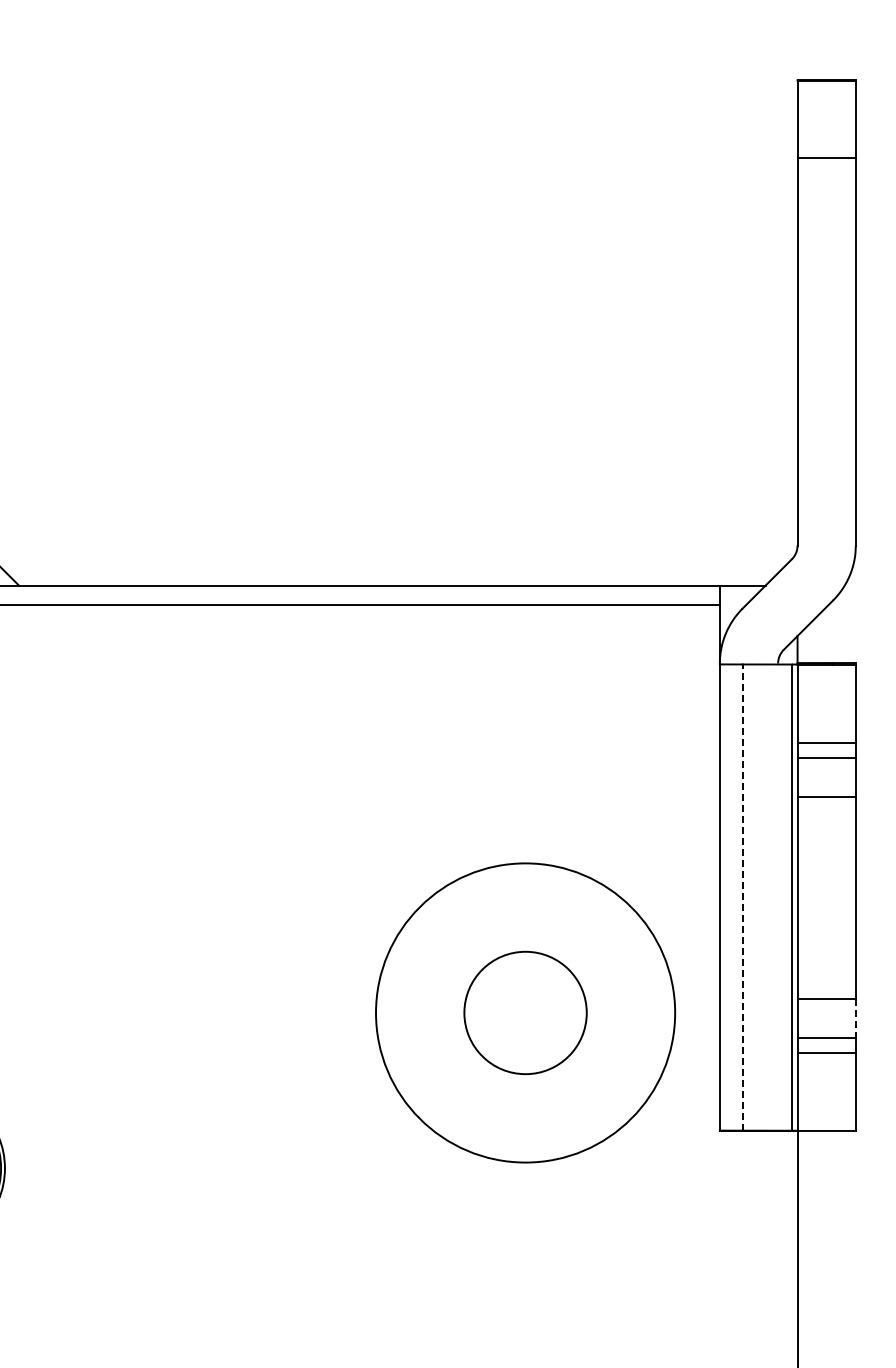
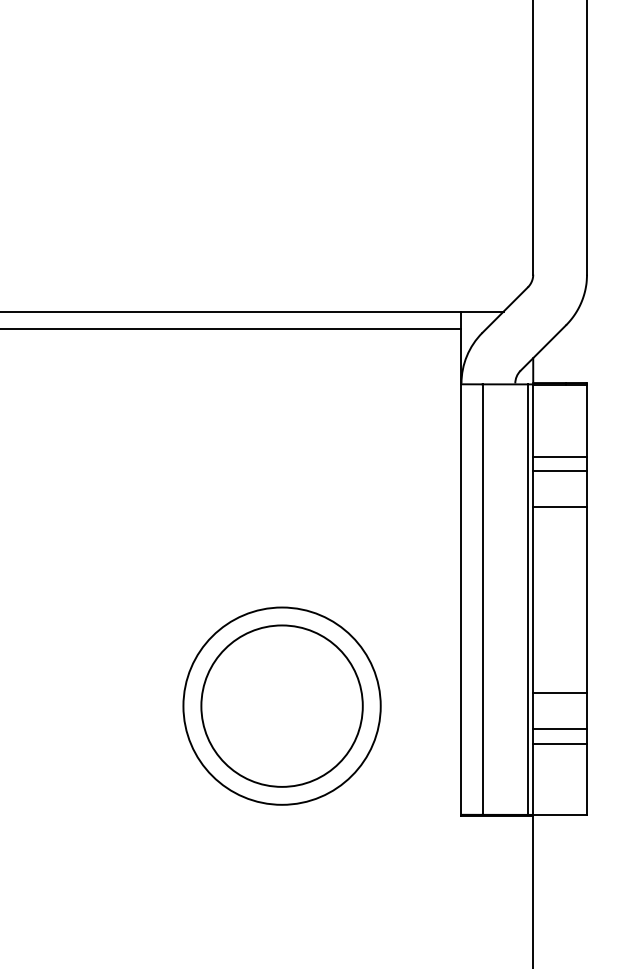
line: (742, 897) -> (482, 599), dashed -> solid
circle: (525, 1012) -> (282, 705), size x0.71
circle: (525, 1012) -> (282, 705), size x1.43
line: (855, 1018) -> (586, 711), dashed -> solid

